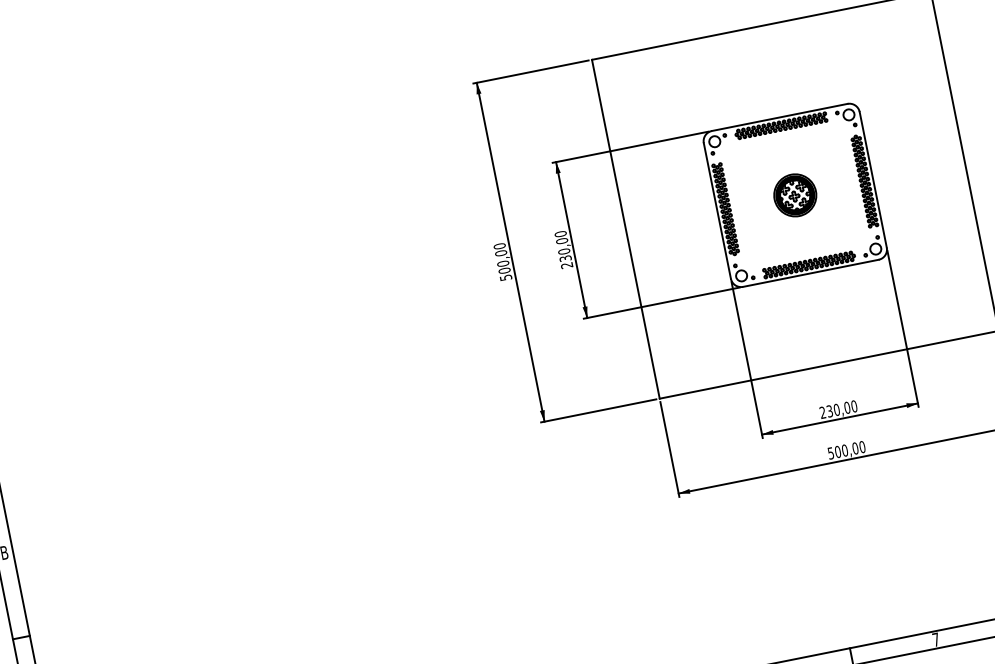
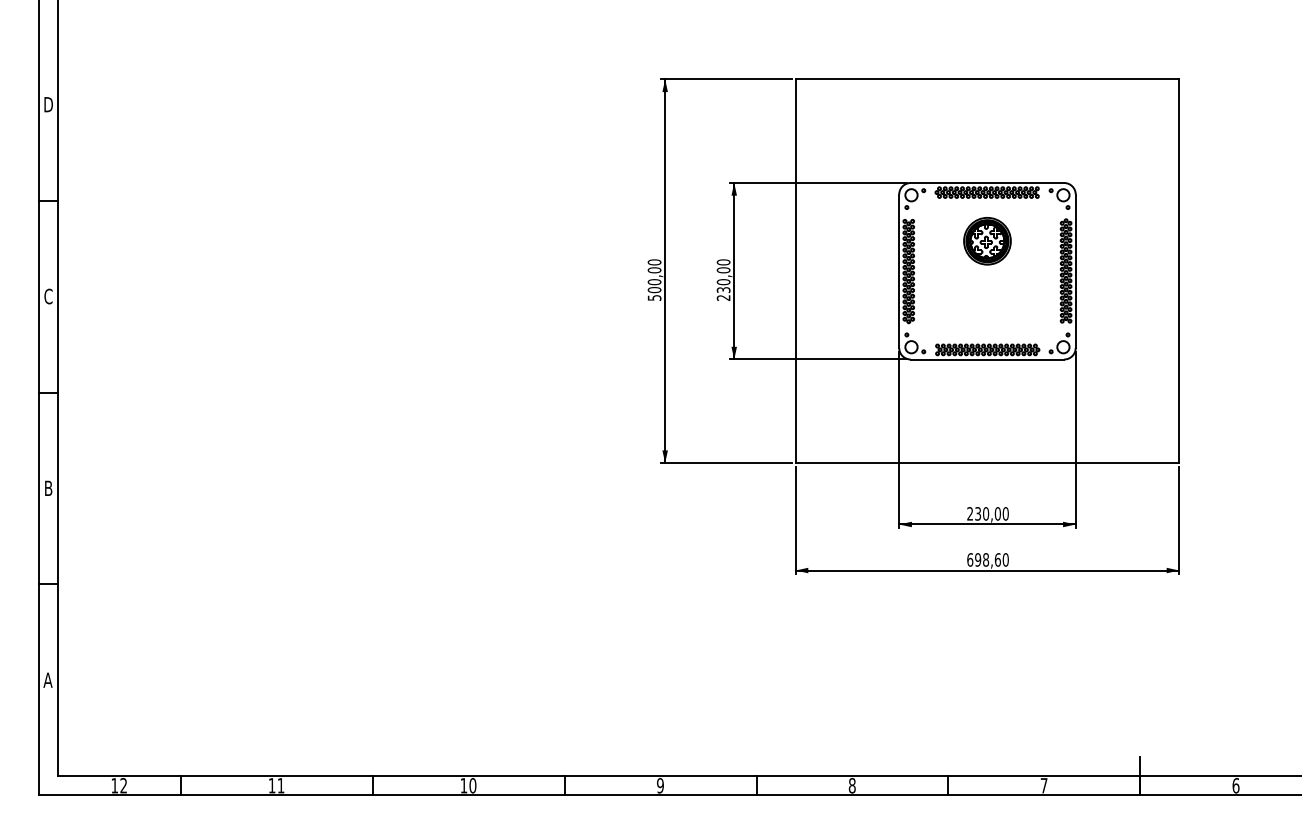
part: (795, 195) -> (987, 241), moved
text: (842, 450) -> (983, 559), 500,00 -> 698,60

